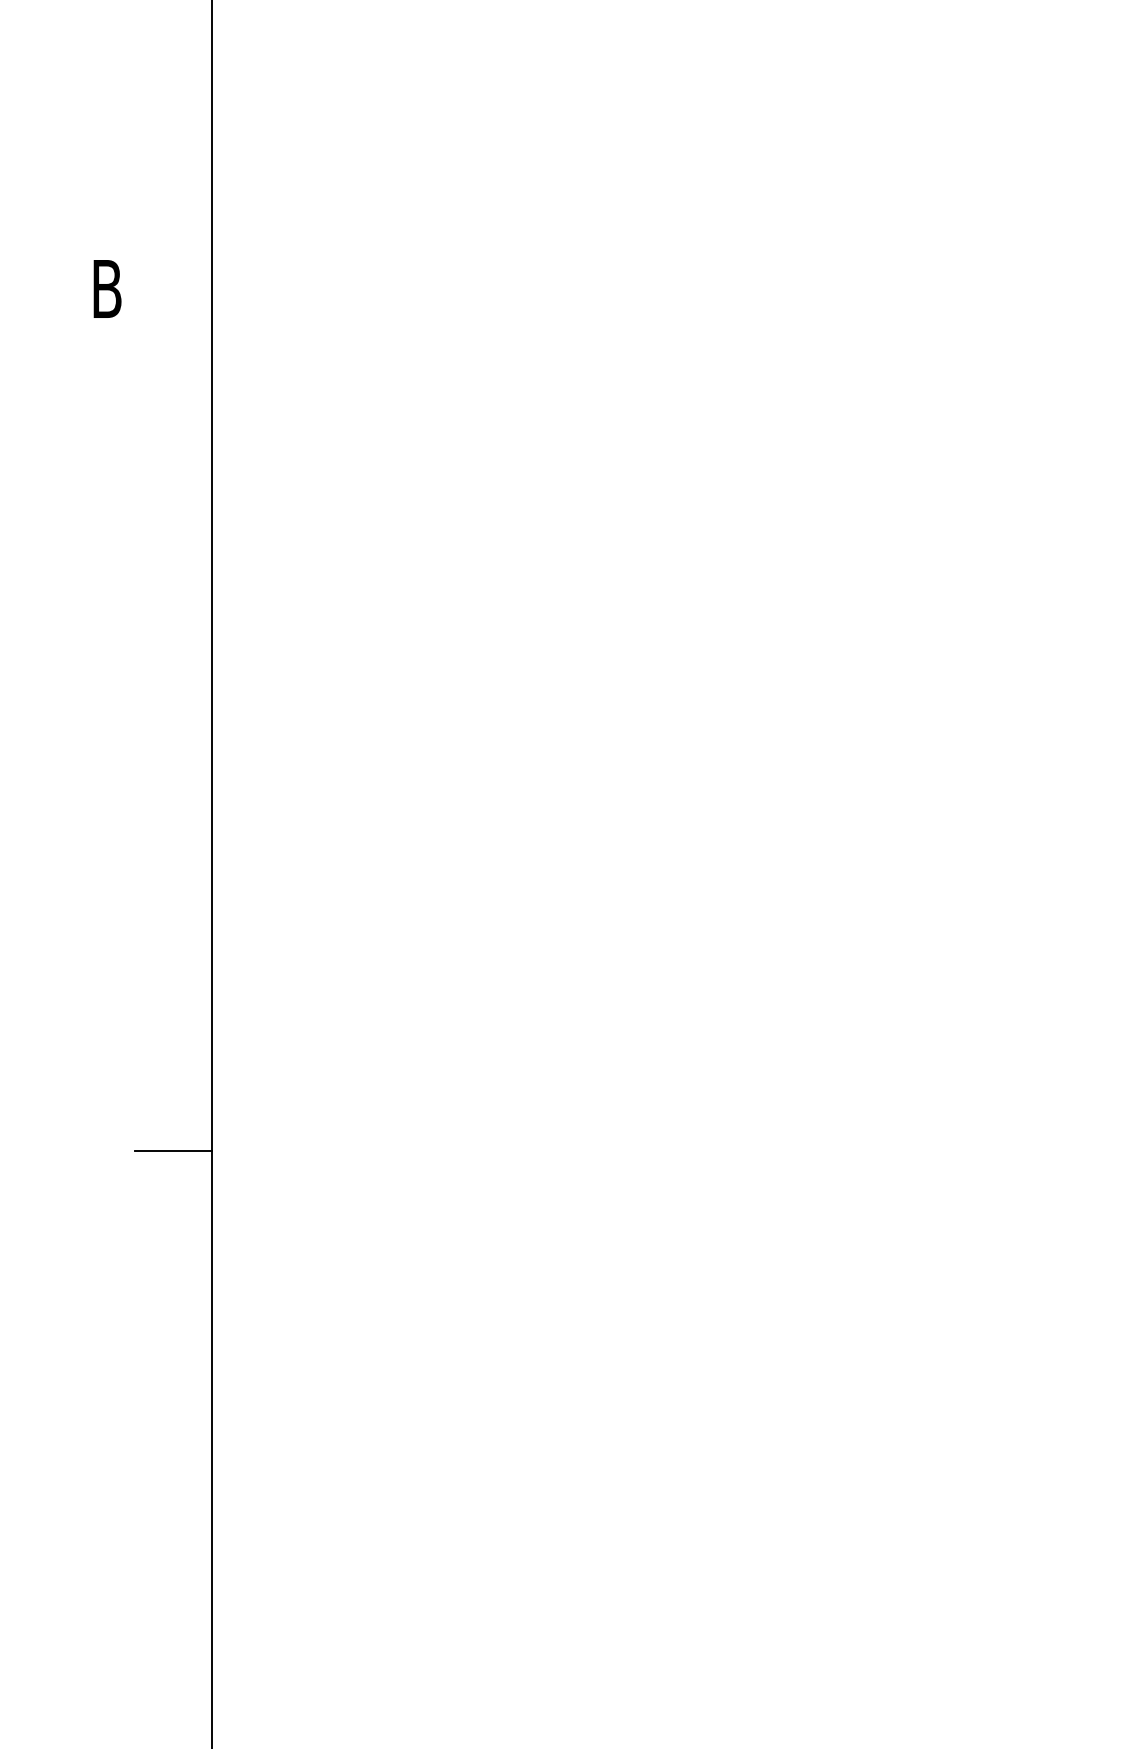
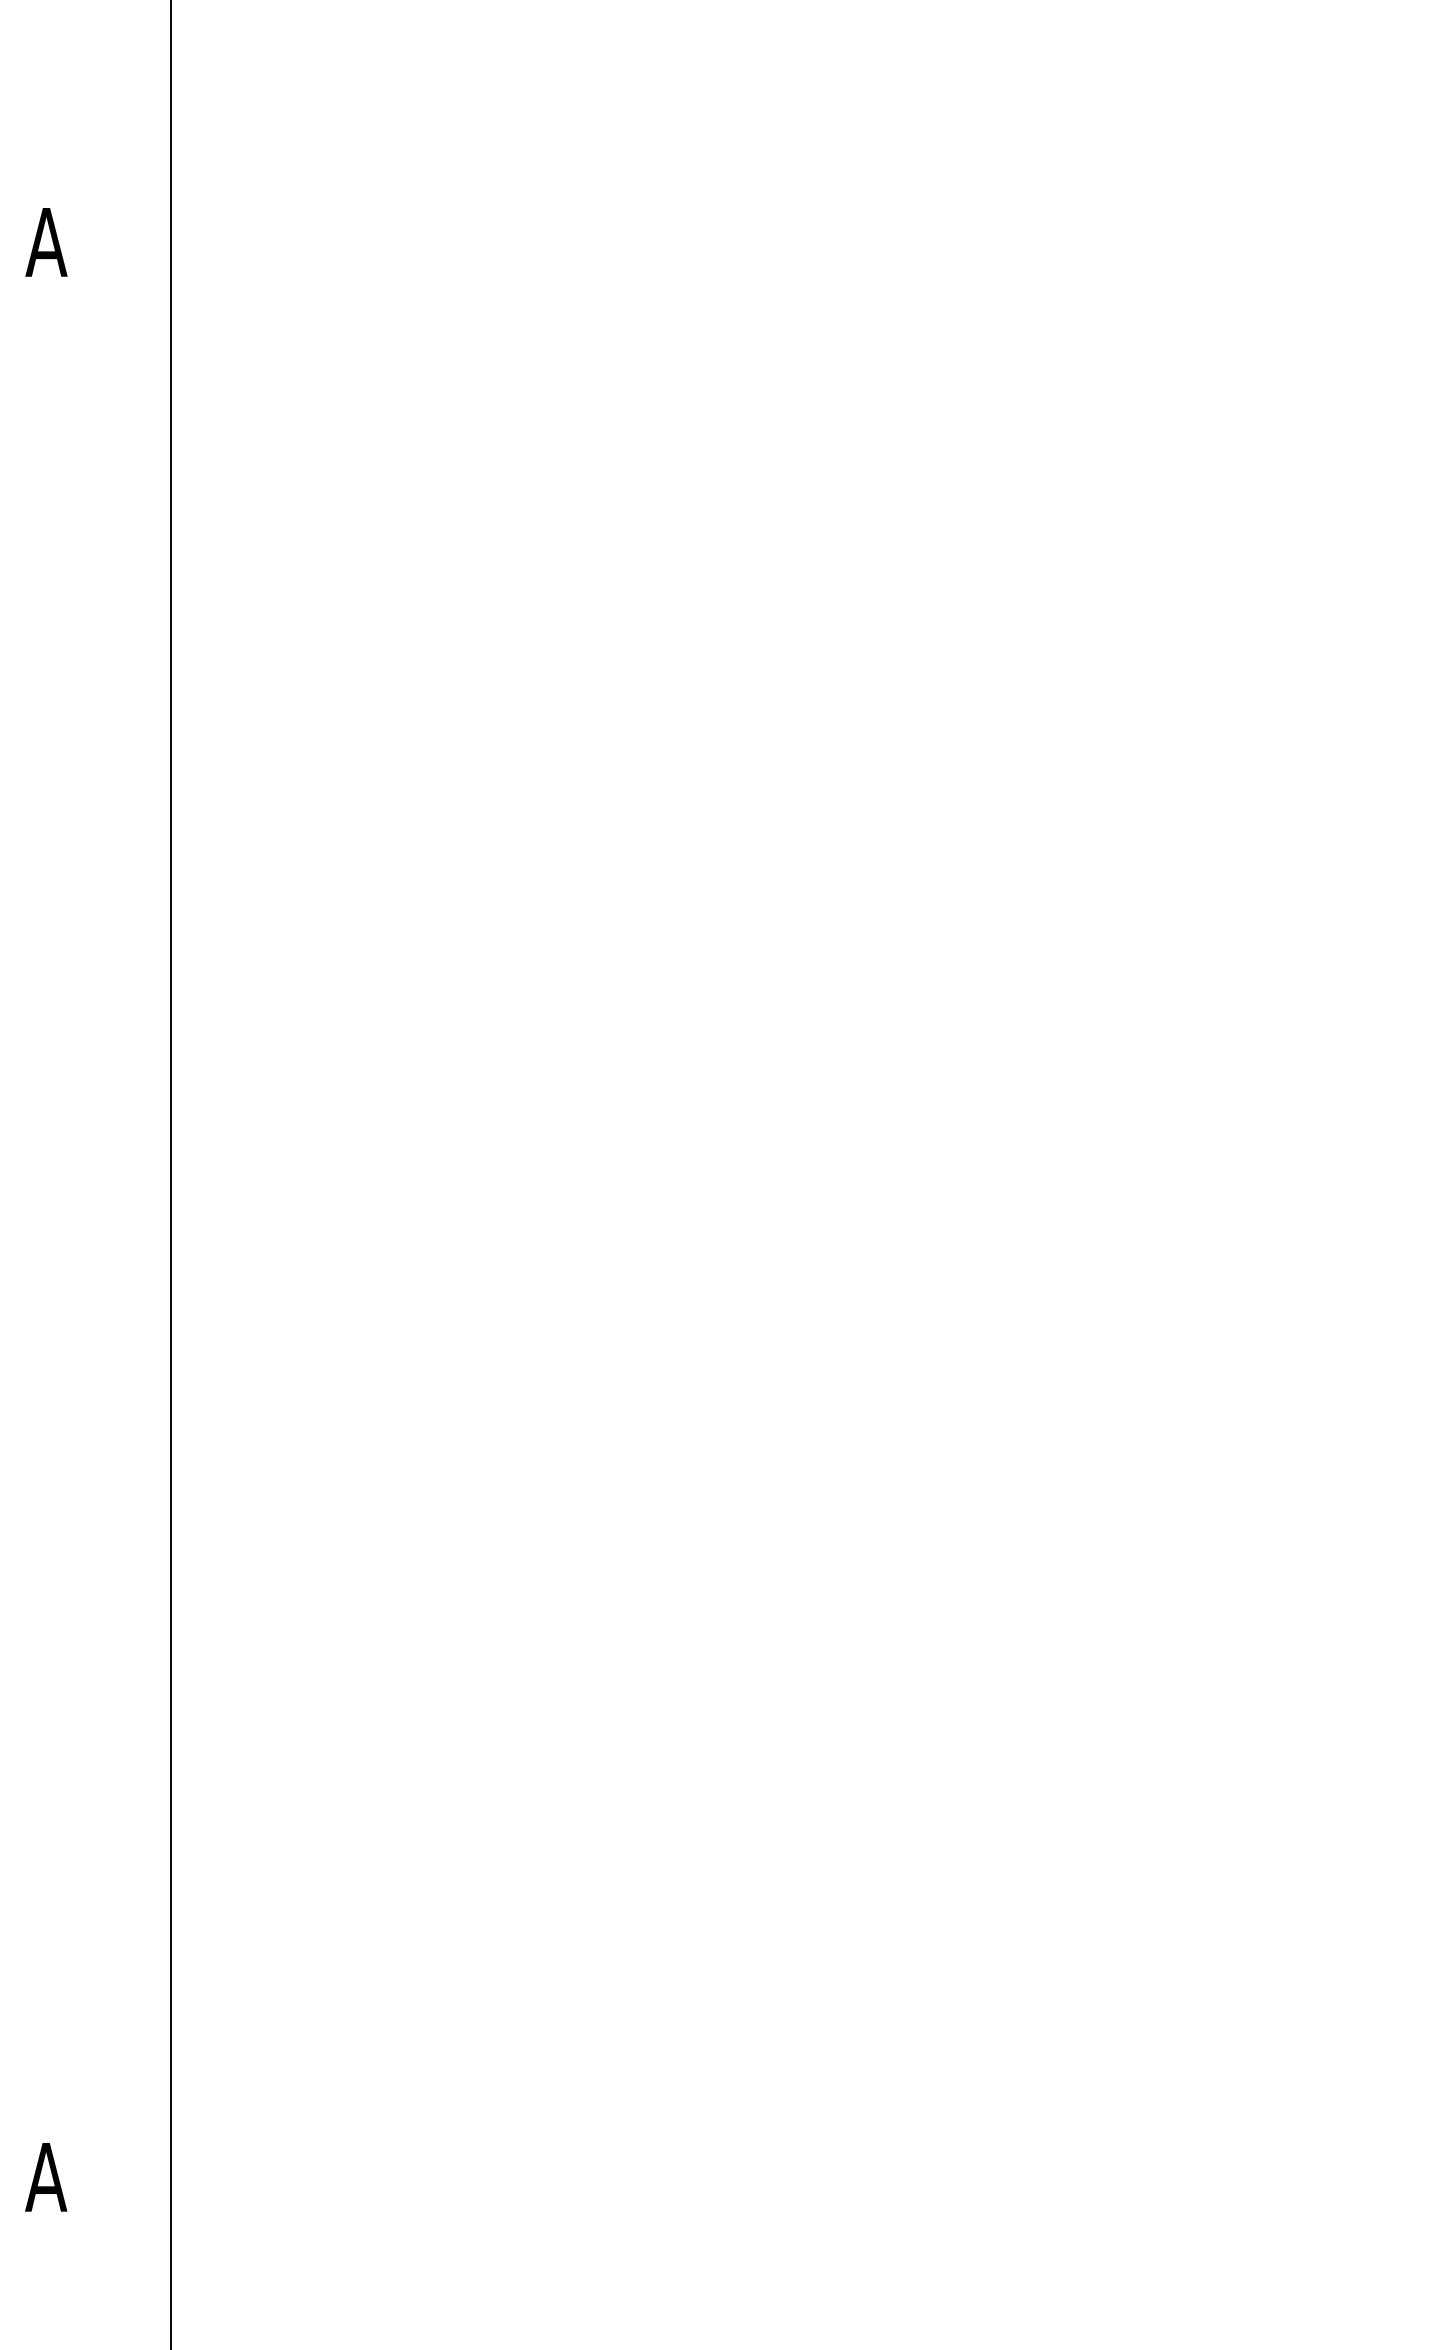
text: (106, 289) -> (46, 242), B -> A
line: (173, 1151) -> (125, 1263), removed

